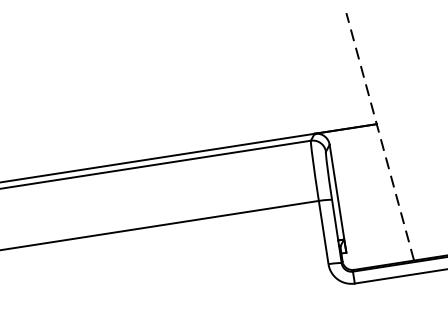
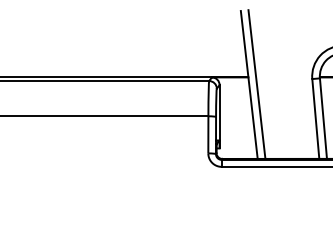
line: (392, 134) -> (256, 84), added
line: (380, 135) -> (249, 84), dashed -> solid

